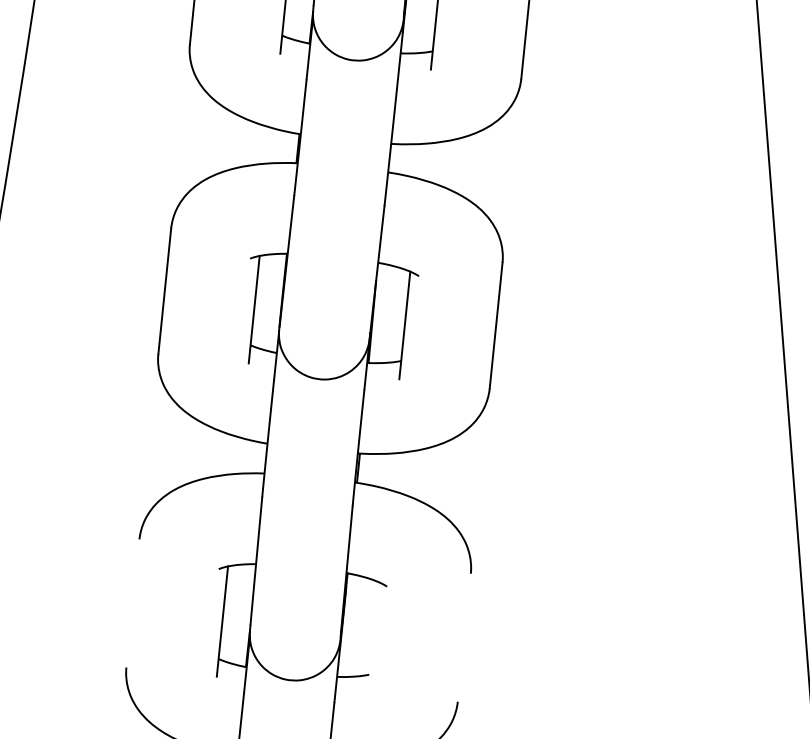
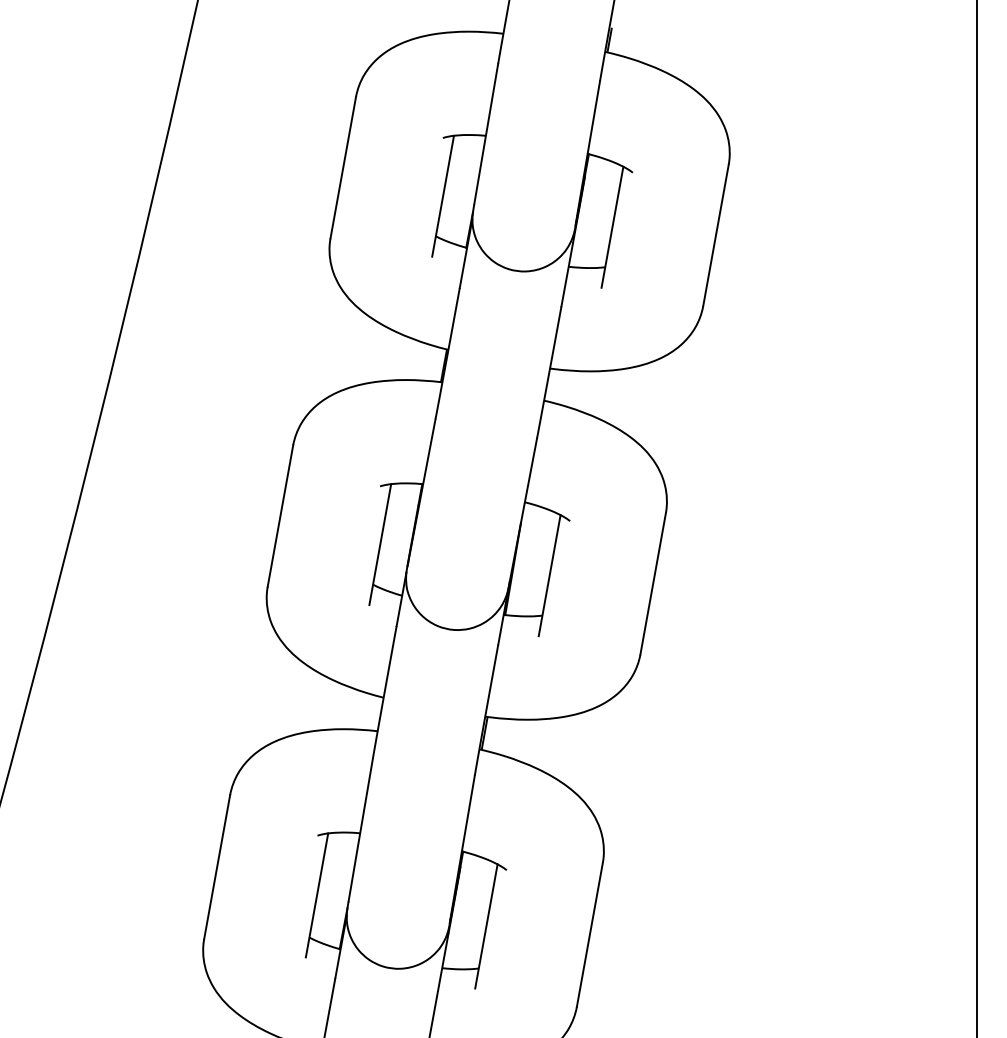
line: (133, 603) -> (217, 867), added
line: (373, 637) -> (486, 926), added
line: (463, 637) -> (589, 934), added

